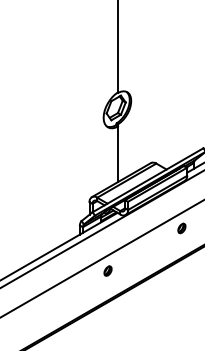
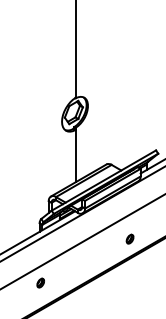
part: (181, 228) -> (129, 239), moved
part: (107, 270) -> (40, 282), moved

